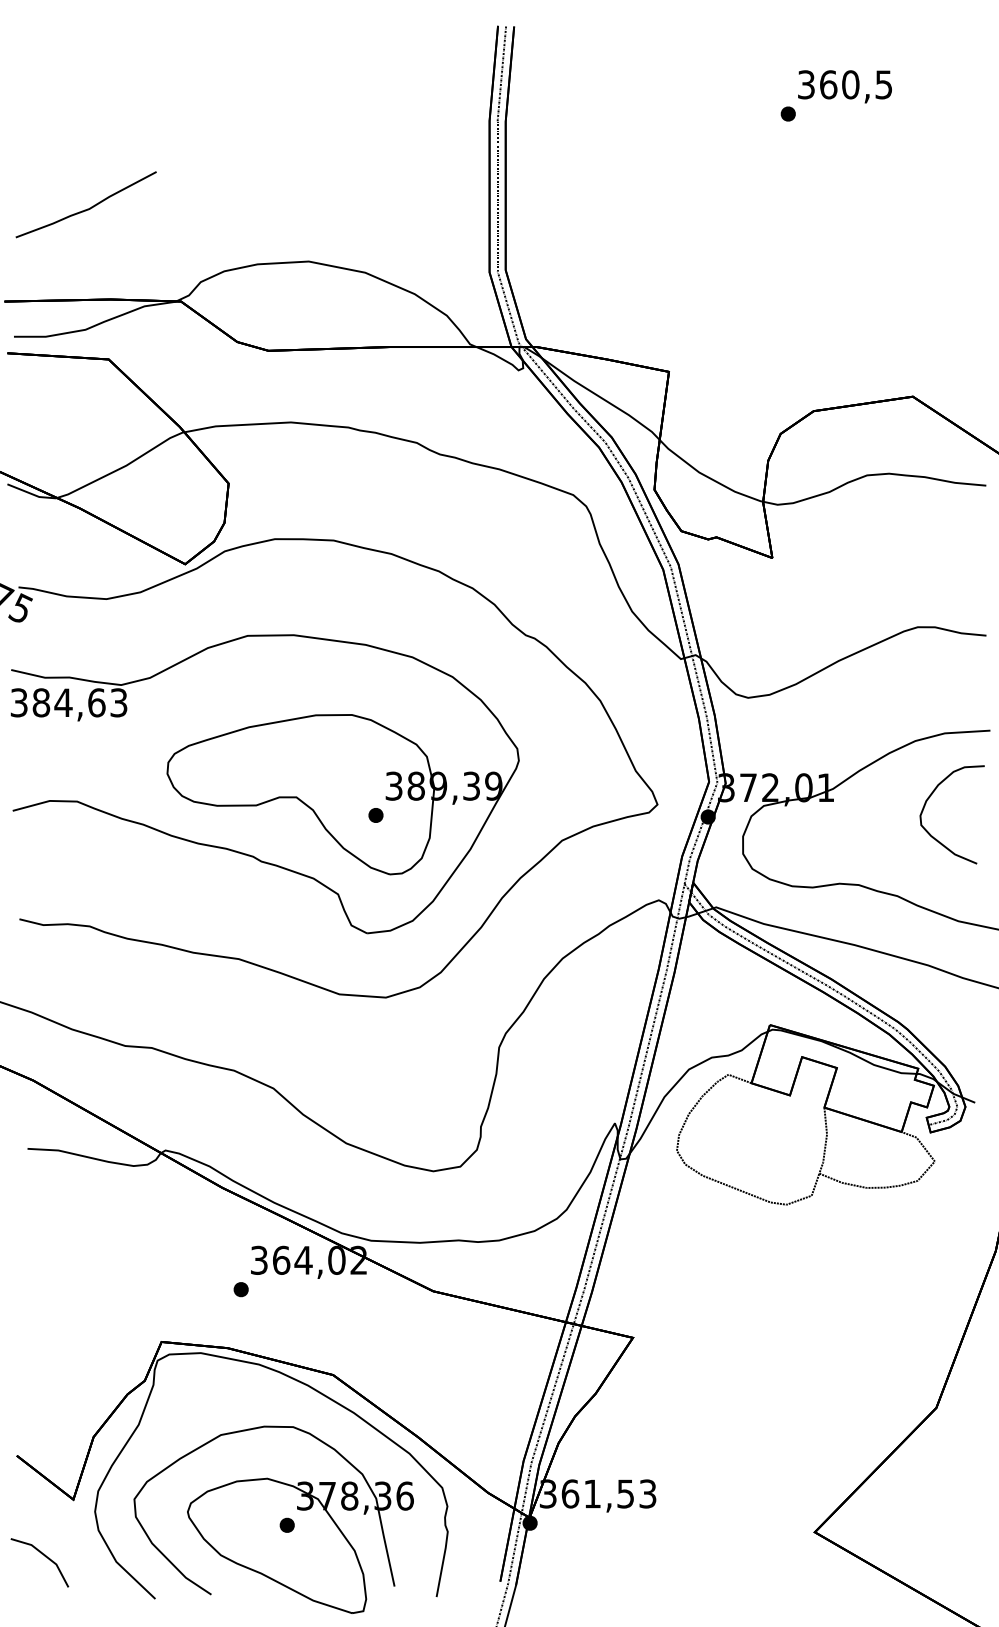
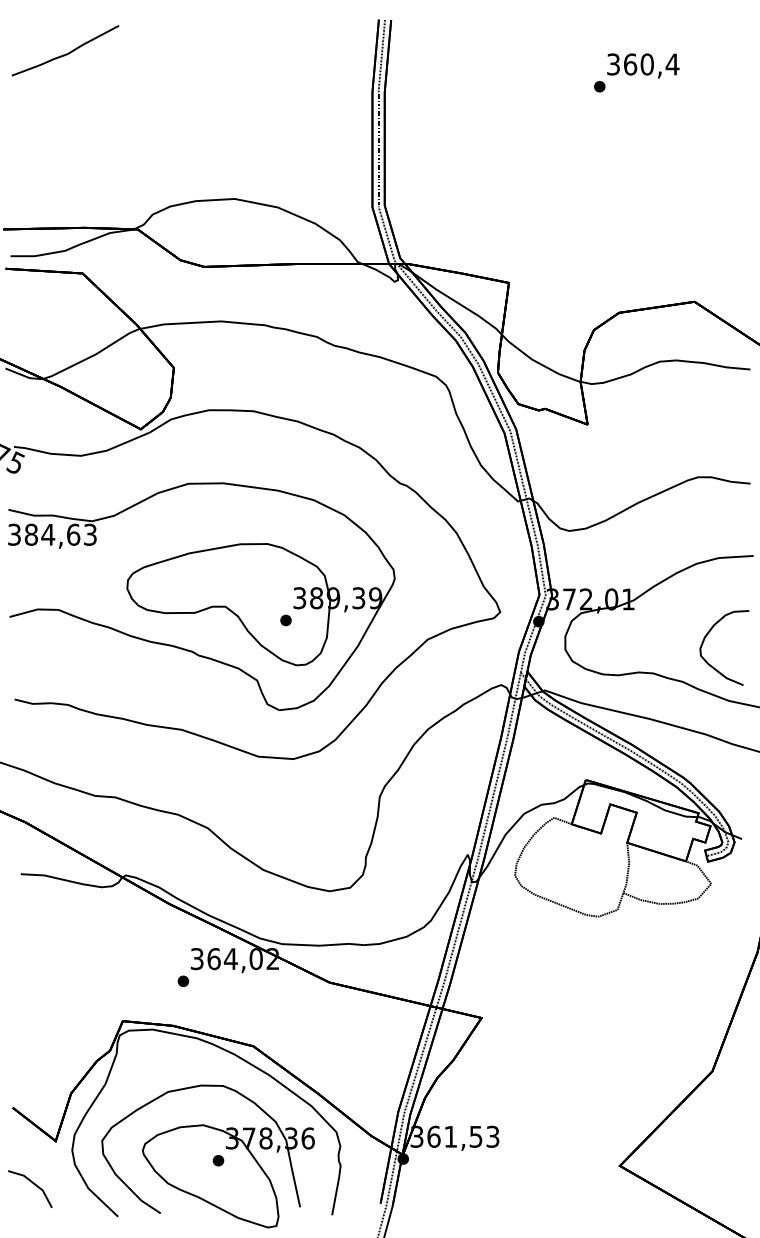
text: (883, 84) -> (672, 64), 360,5 -> 360,4
curve: (86, 208) -> (65, 53), moved
curve: (931, 797) -> (708, 634), moved

